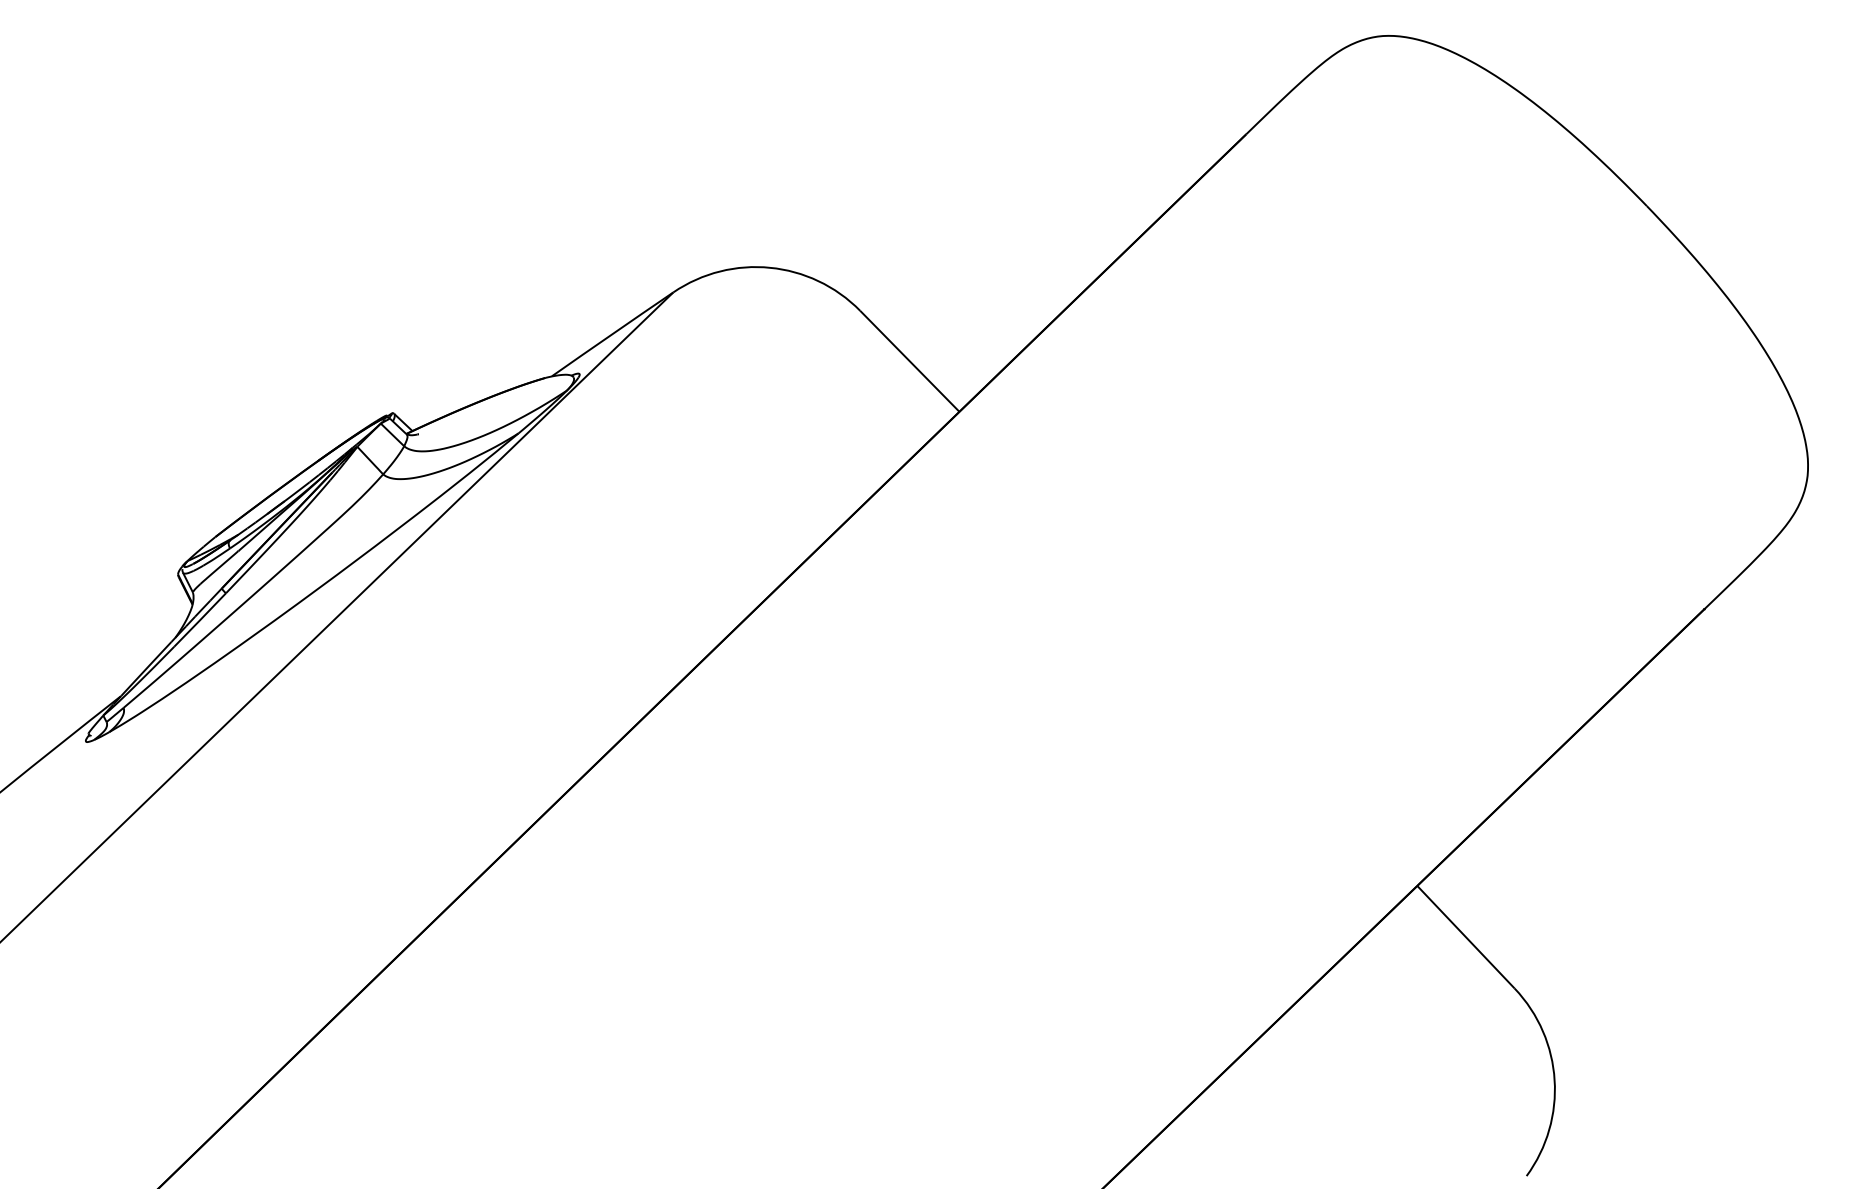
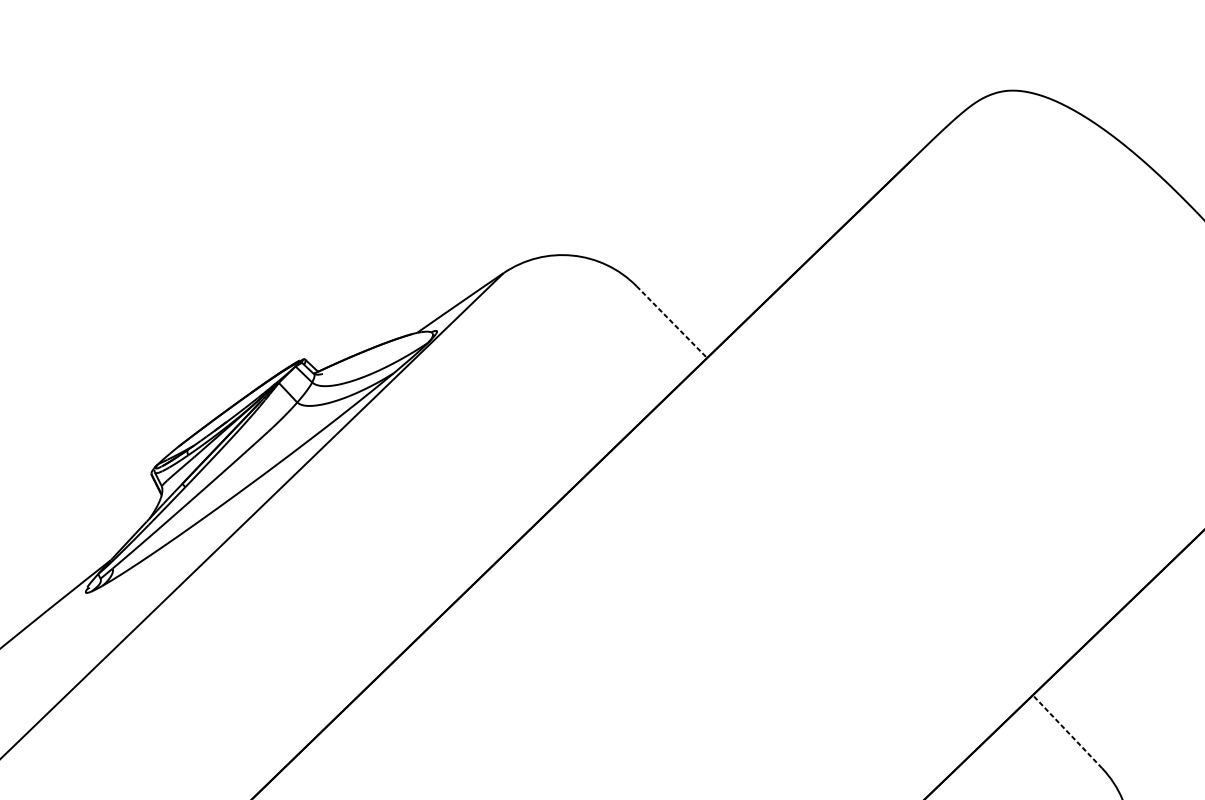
line: (909, 361) -> (671, 322), solid -> dashed
line: (1466, 937) -> (1067, 731), solid -> dashed

